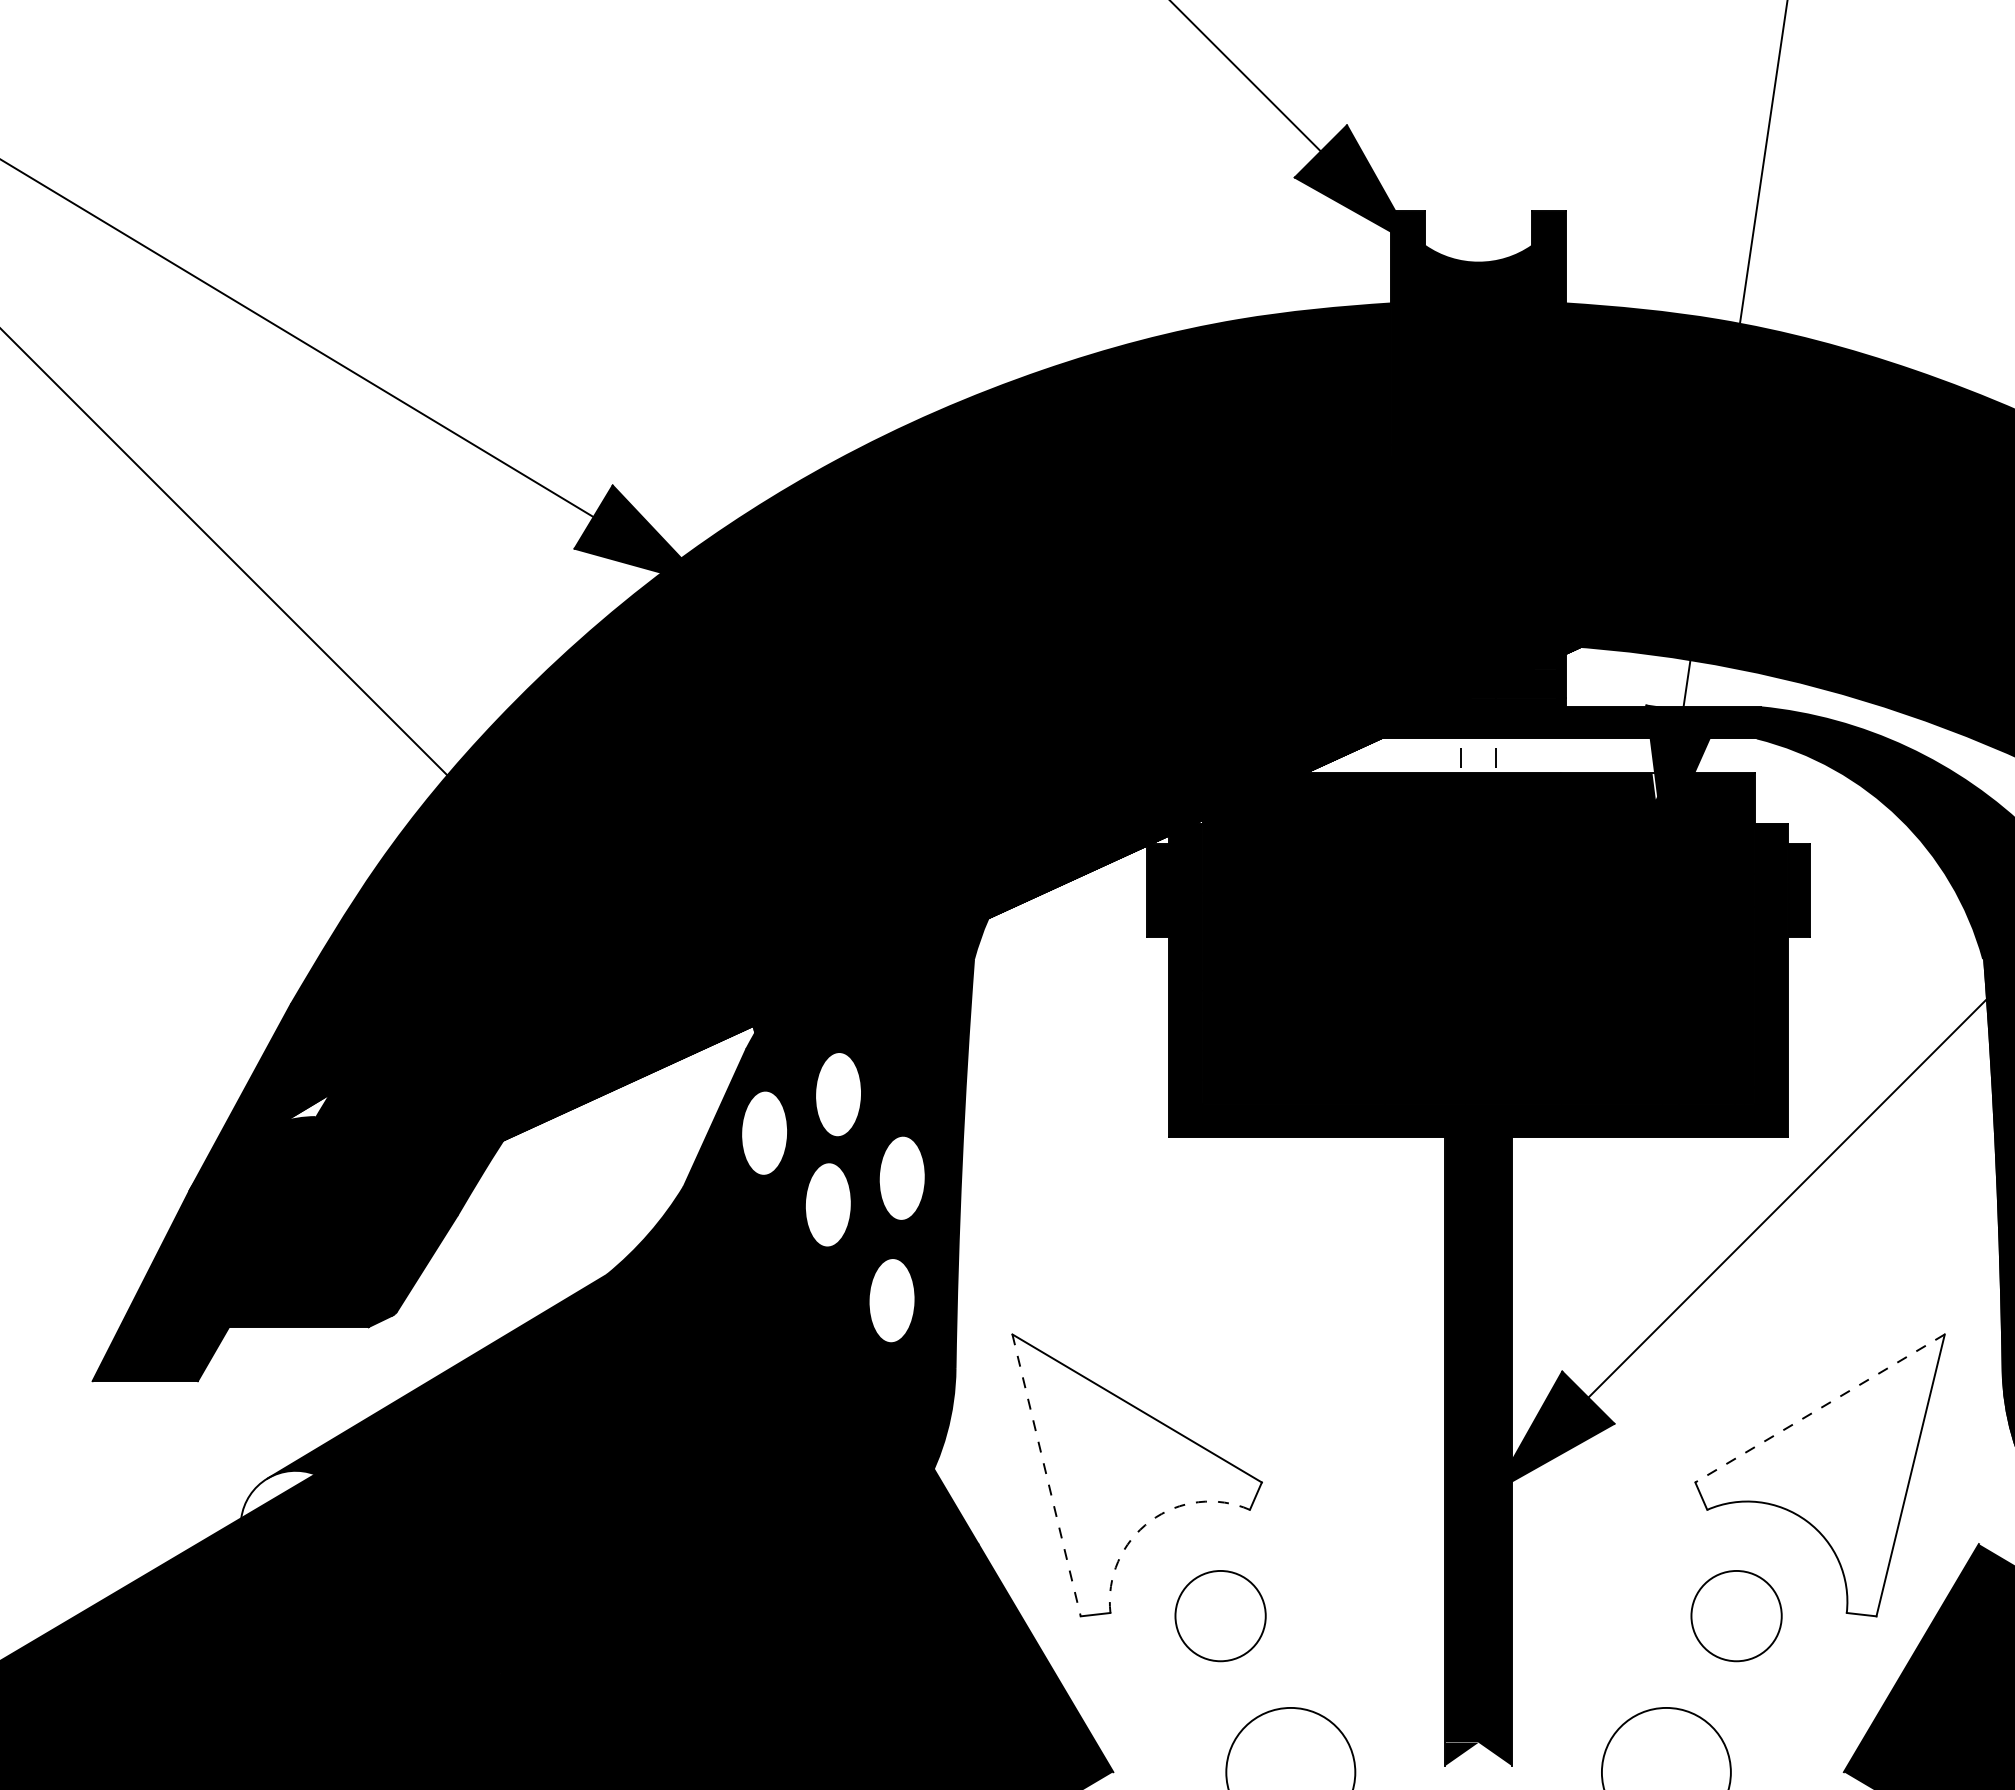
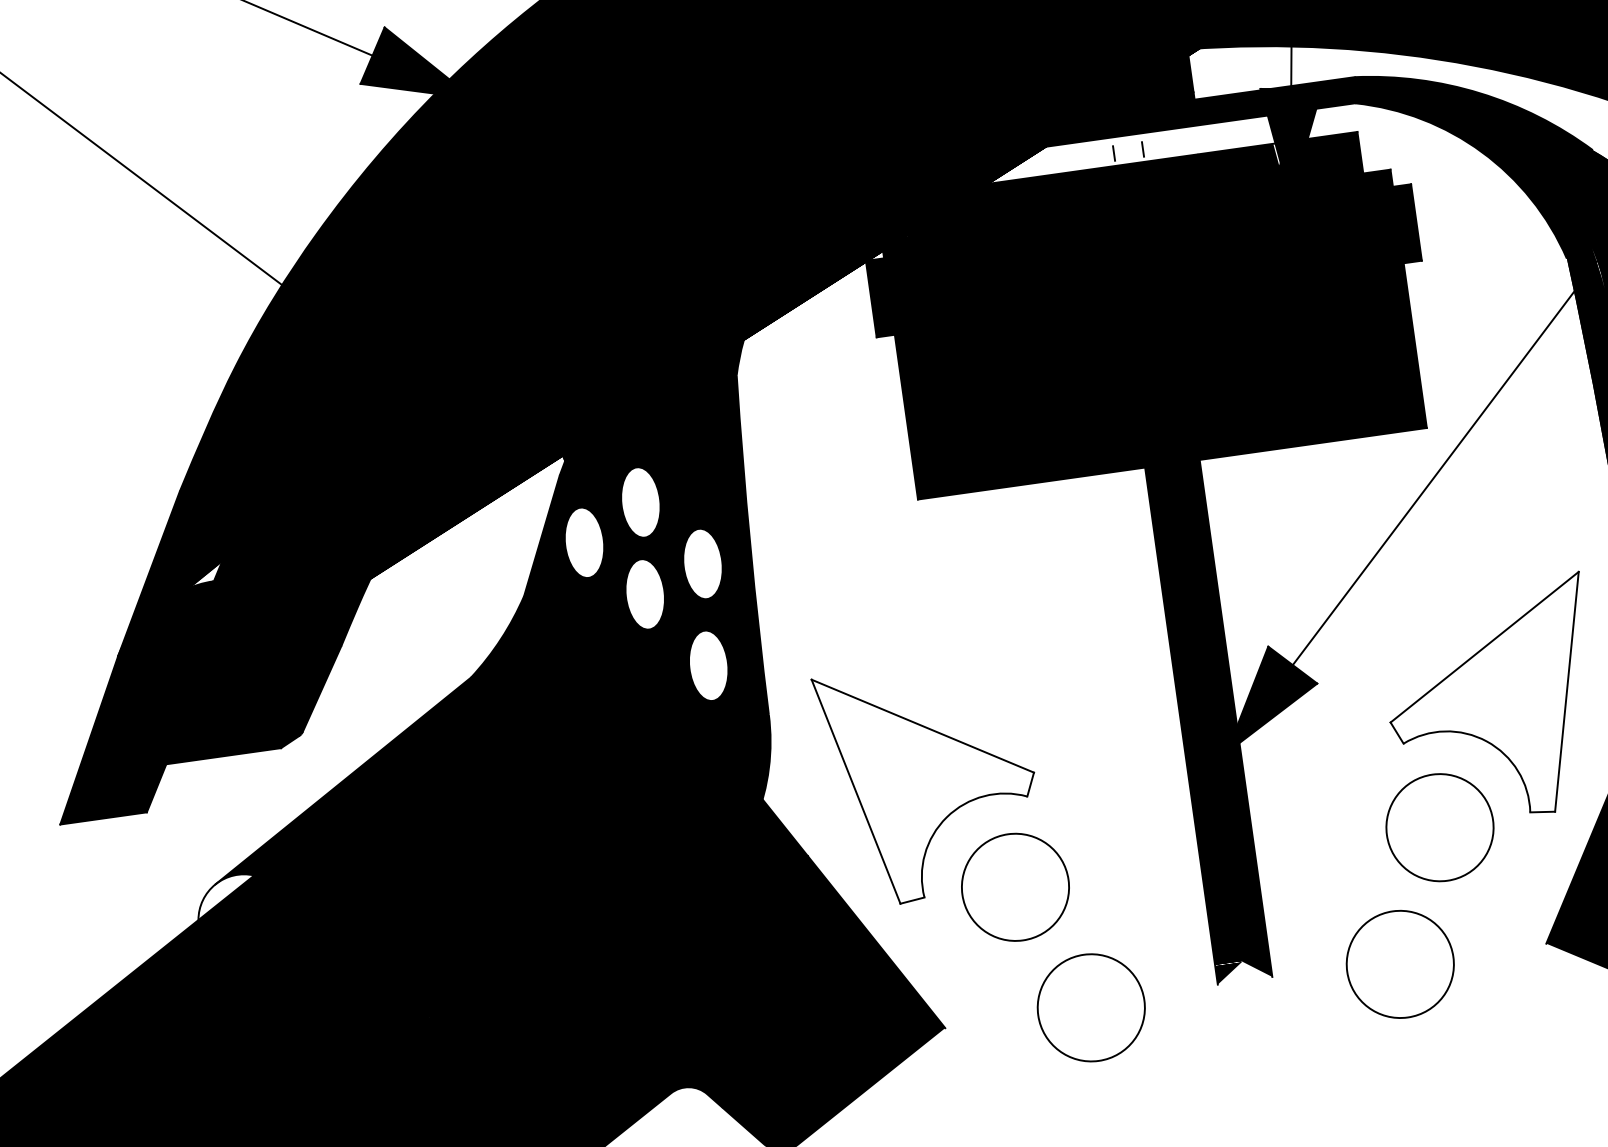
line: (1819, 1408) -> (1484, 647), dashed -> solid
line: (1046, 1475) -> (855, 791), dashed -> solid
arc: (1150, 1521) -> (946, 817), dashed -> solid
circle: (1220, 1615) -> (1015, 886), size x1.43
circle: (1736, 1615) -> (1439, 827), size x1.43

